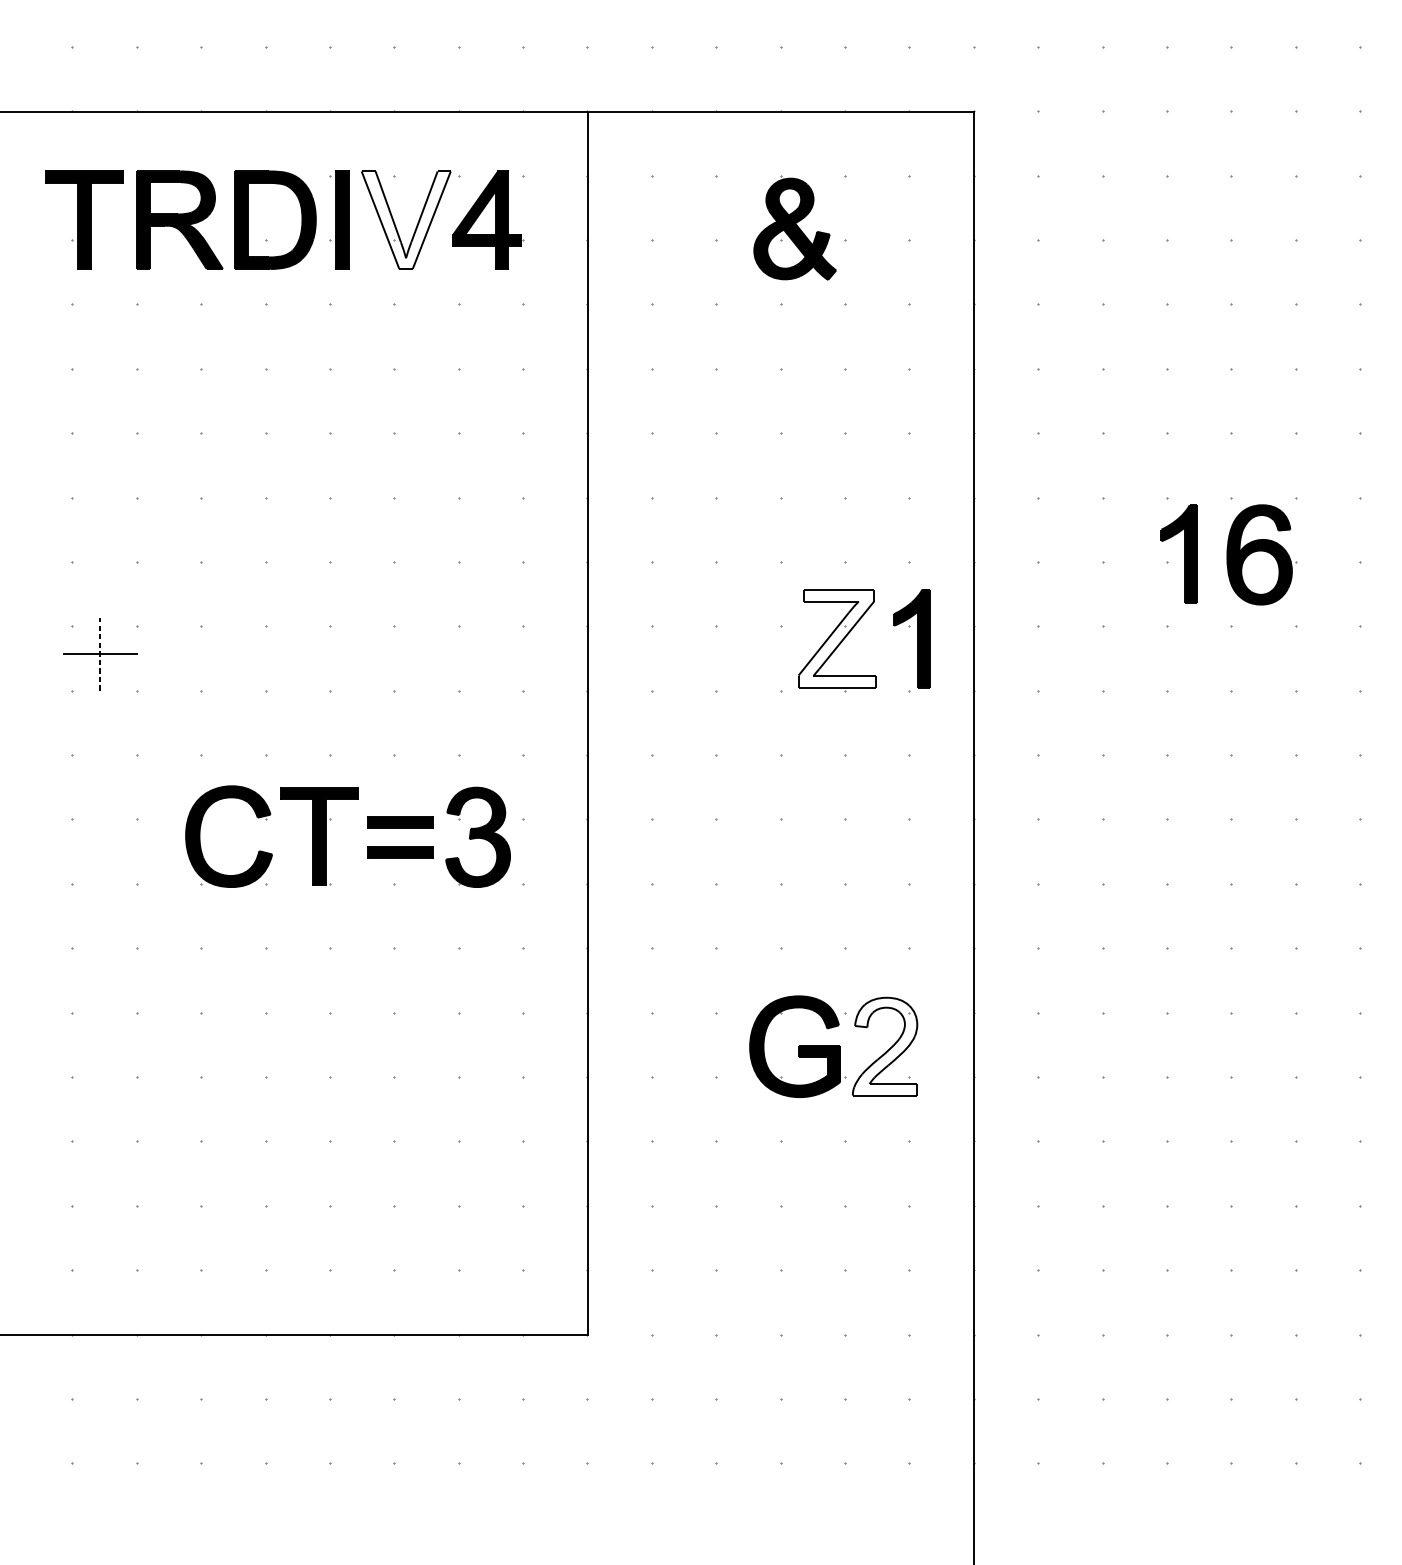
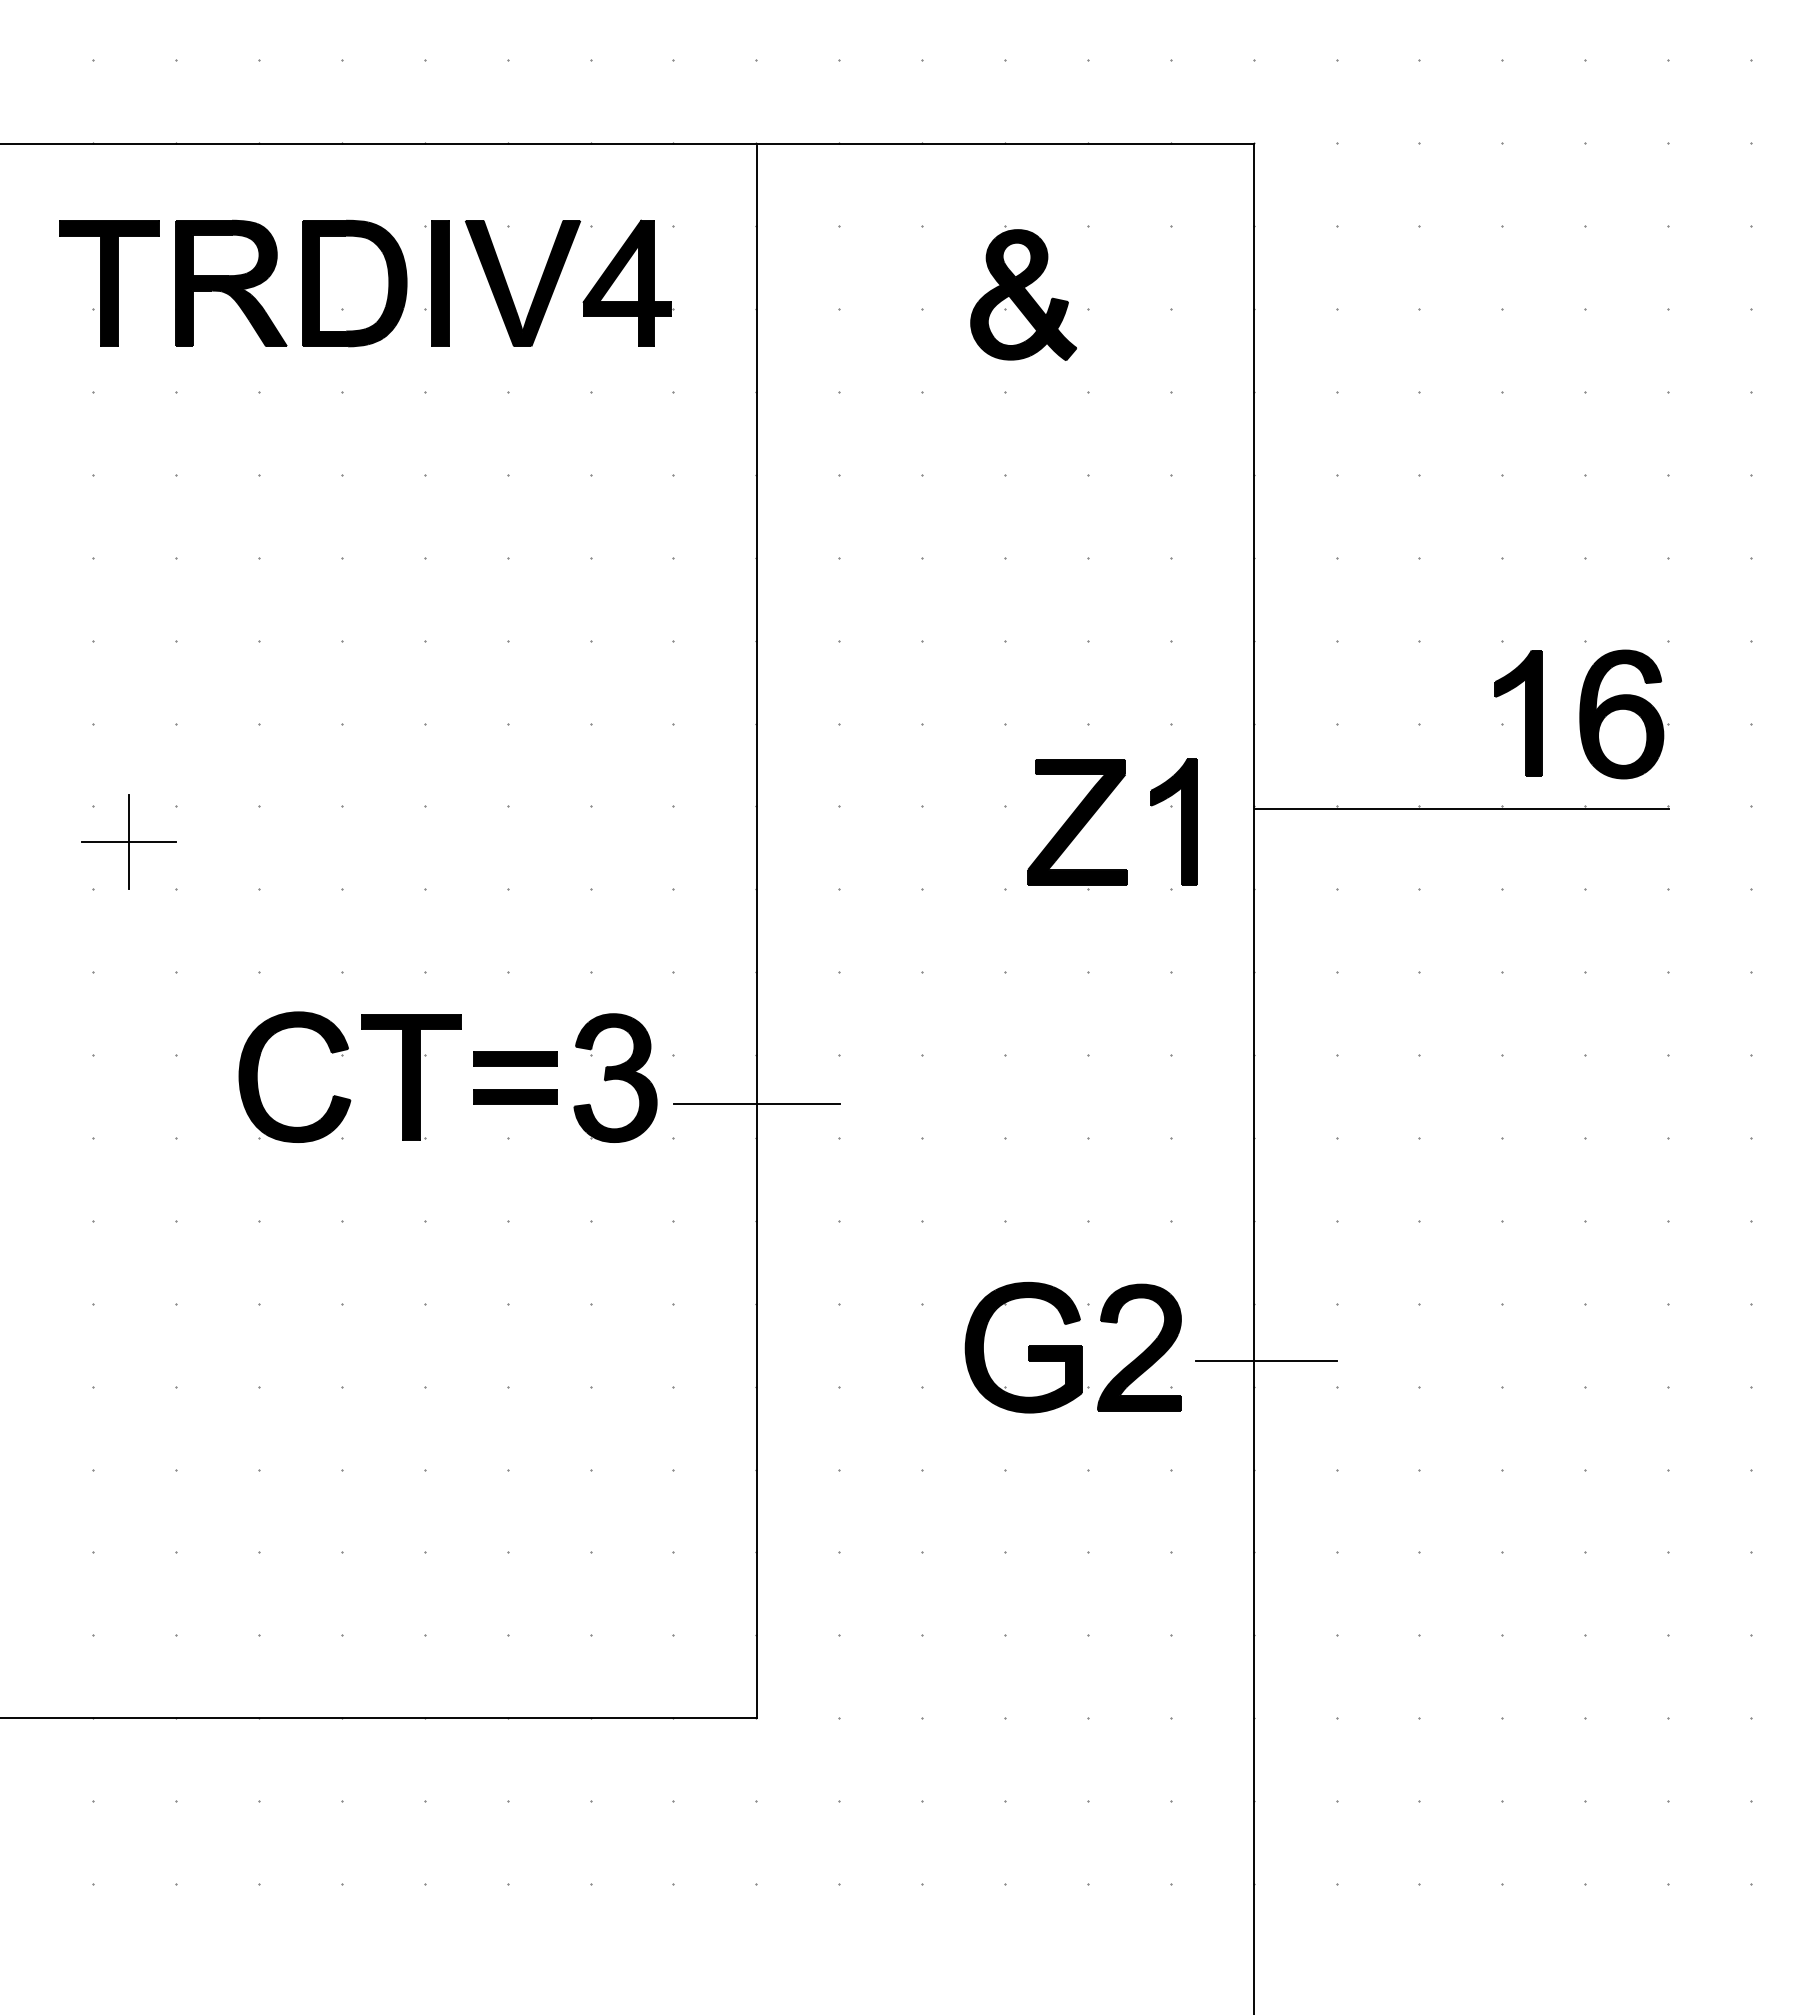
fill: (405, 220) -> (522, 283), added
line: (1135, 627) -> (1461, 808), added
fill: (836, 638) -> (1077, 822), added
line: (100, 653) -> (129, 841), dashed -> solid
line: (587, 857) -> (756, 1103), added
fill: (885, 1046) -> (1139, 1347), added
line: (983, 1056) -> (1266, 1360), added

